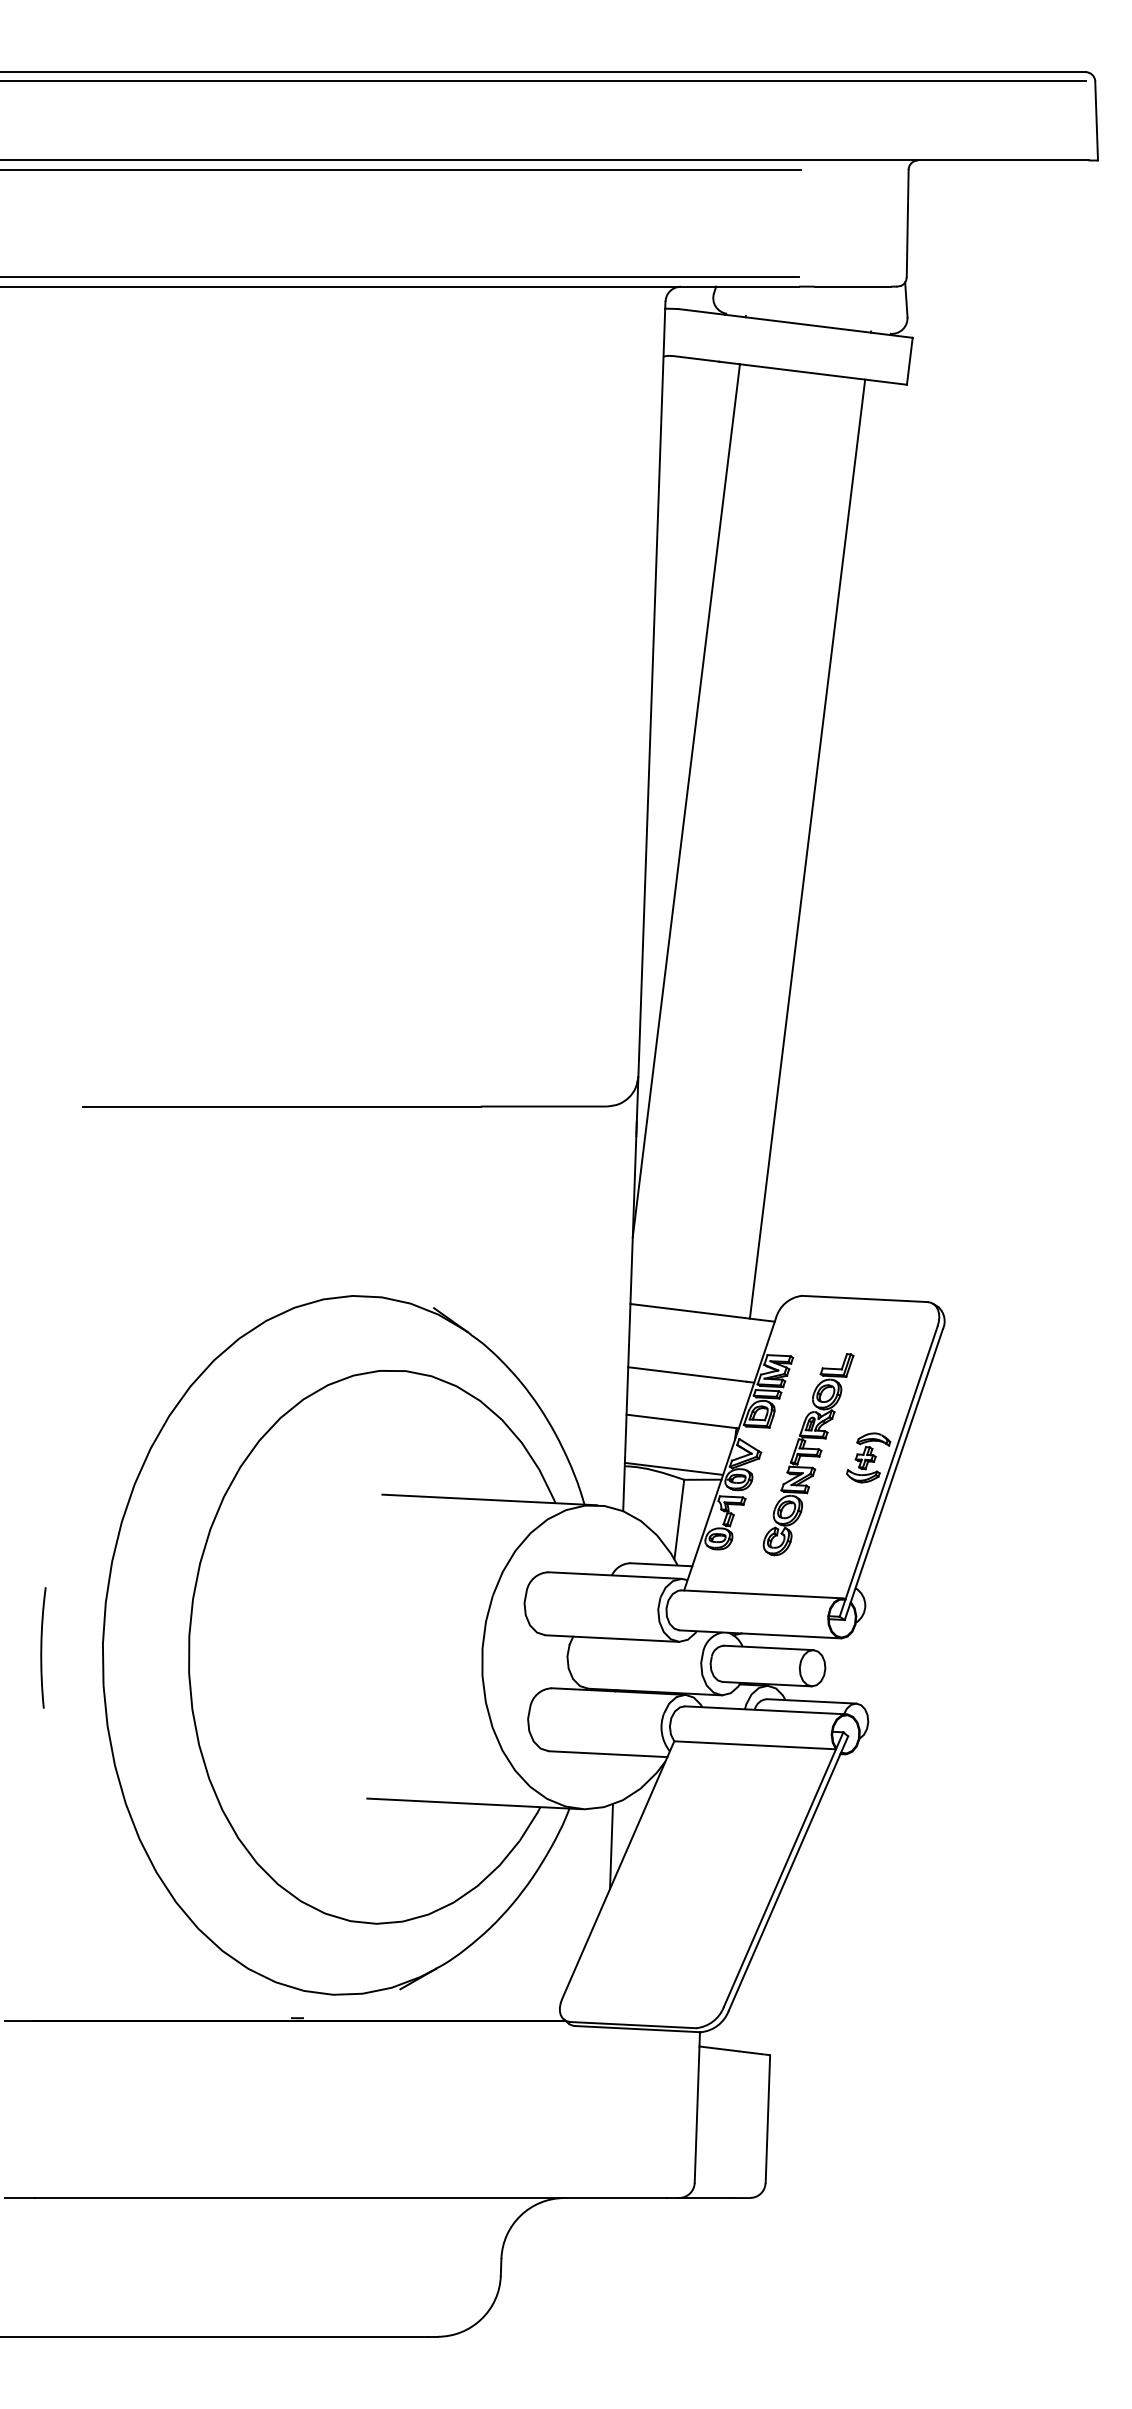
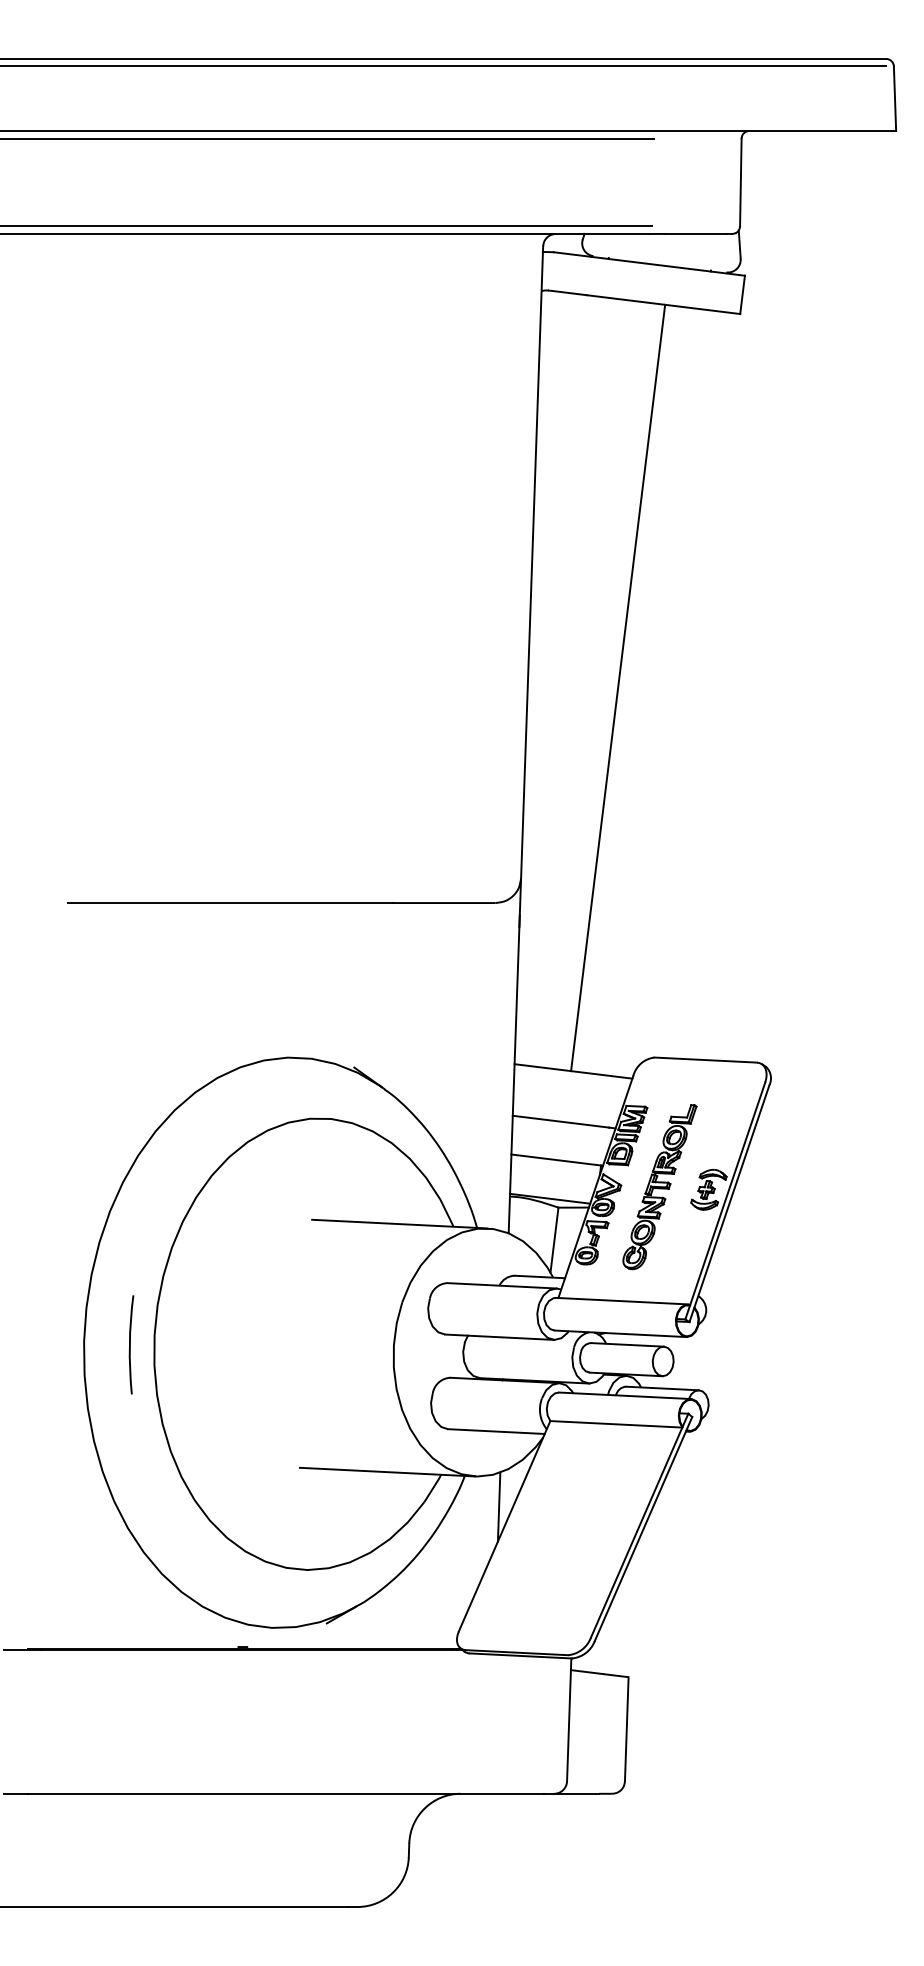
line: (685, 800) -> (559, 653), removed
line: (808, 848) -> (618, 687), moved
arc: (42, 1647) -> (130, 1344), moved

